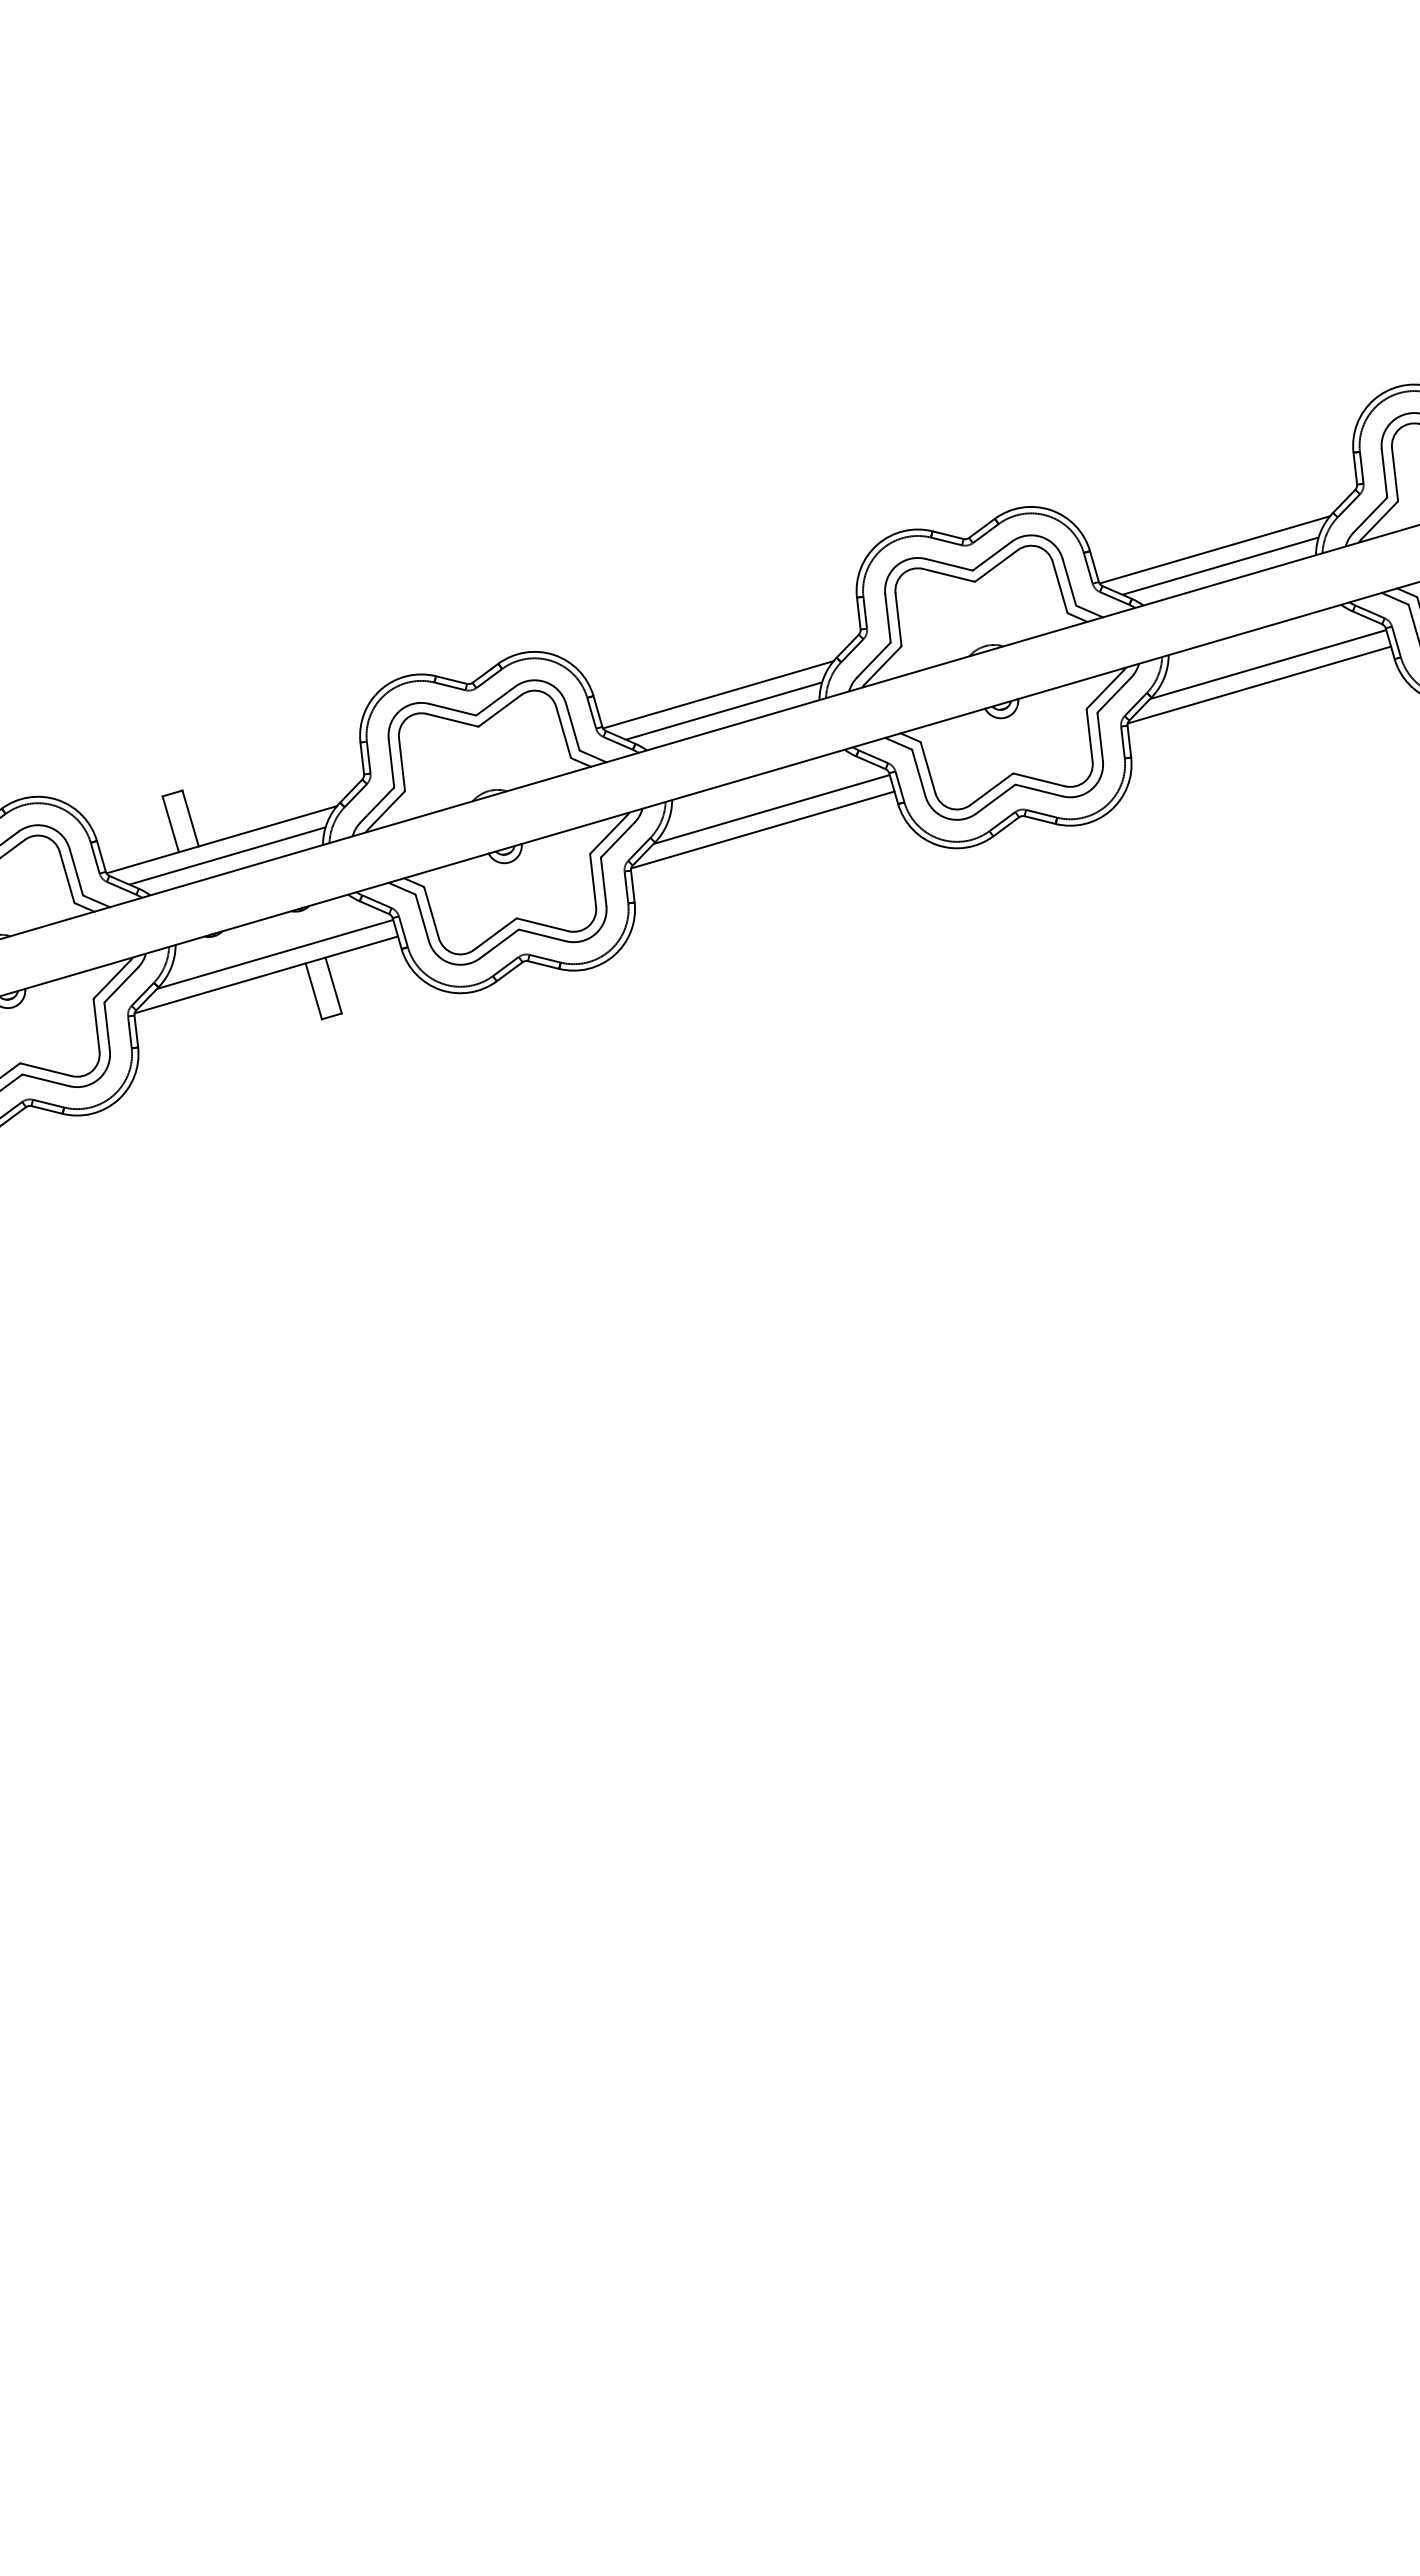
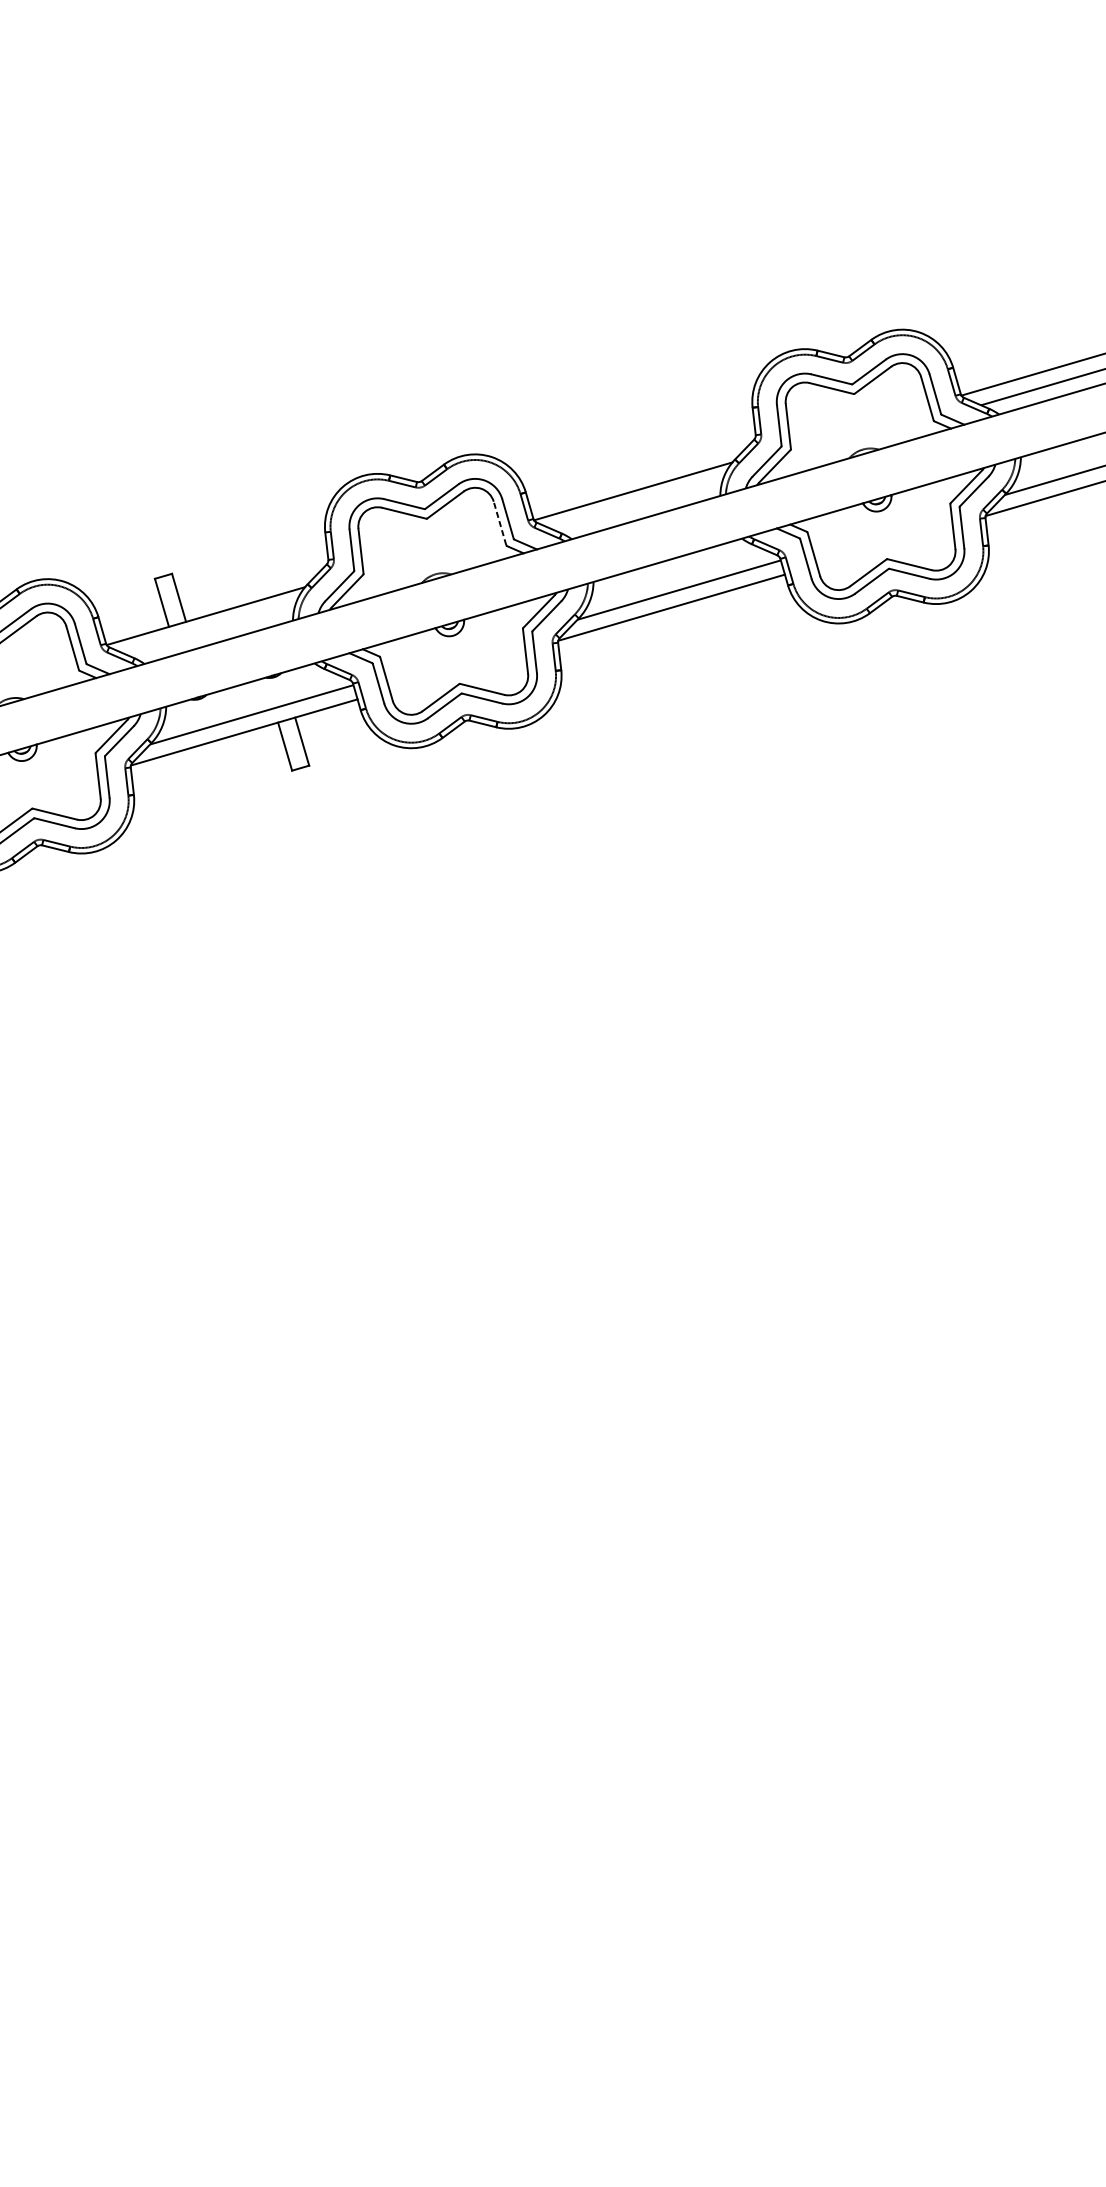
line: (723, 710) -> (637, 504), removed
line: (563, 731) -> (500, 522), solid -> dashed
line: (227, 855) -> (210, 629), removed

